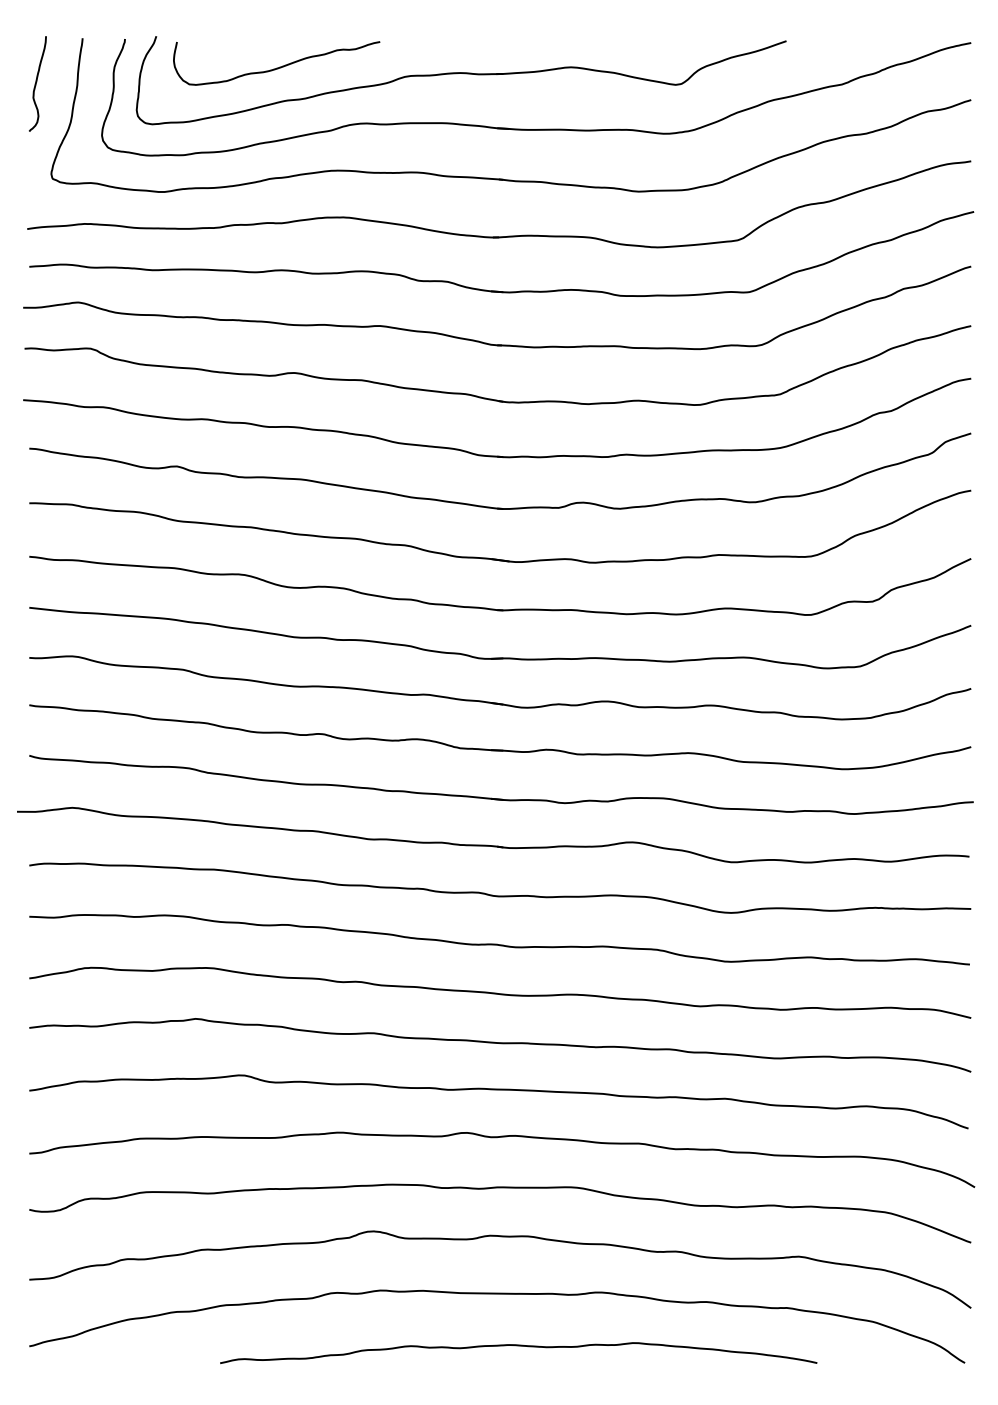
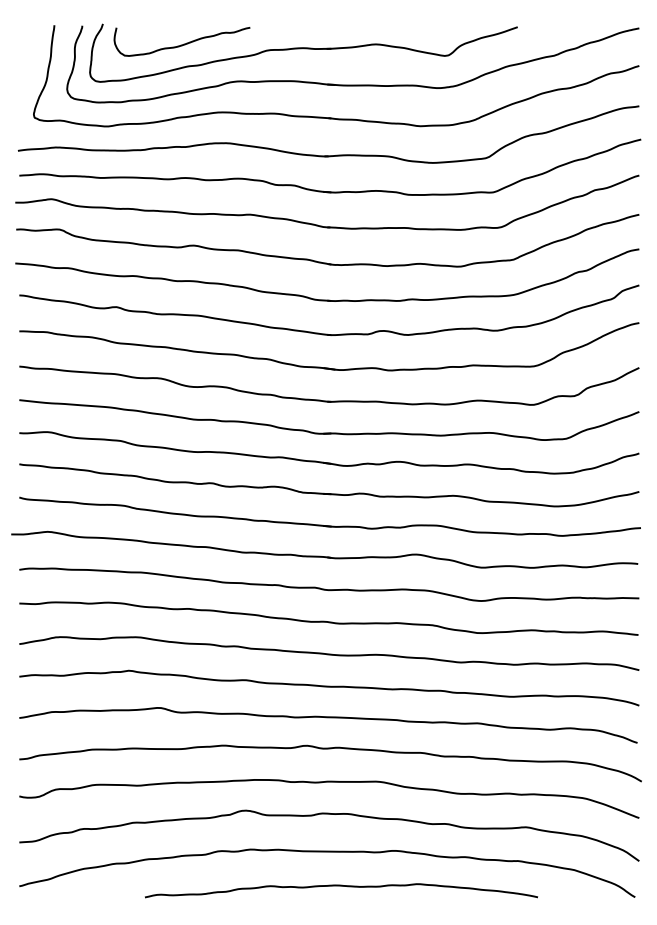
curve: (37, 84) -> (24, 55), removed

